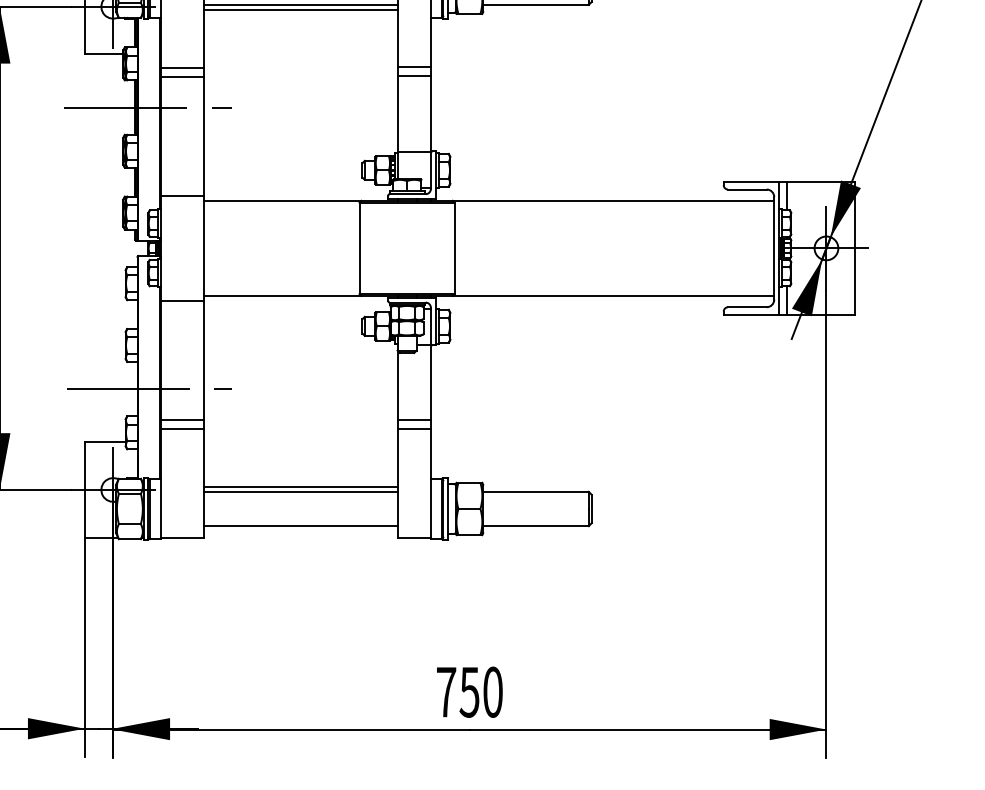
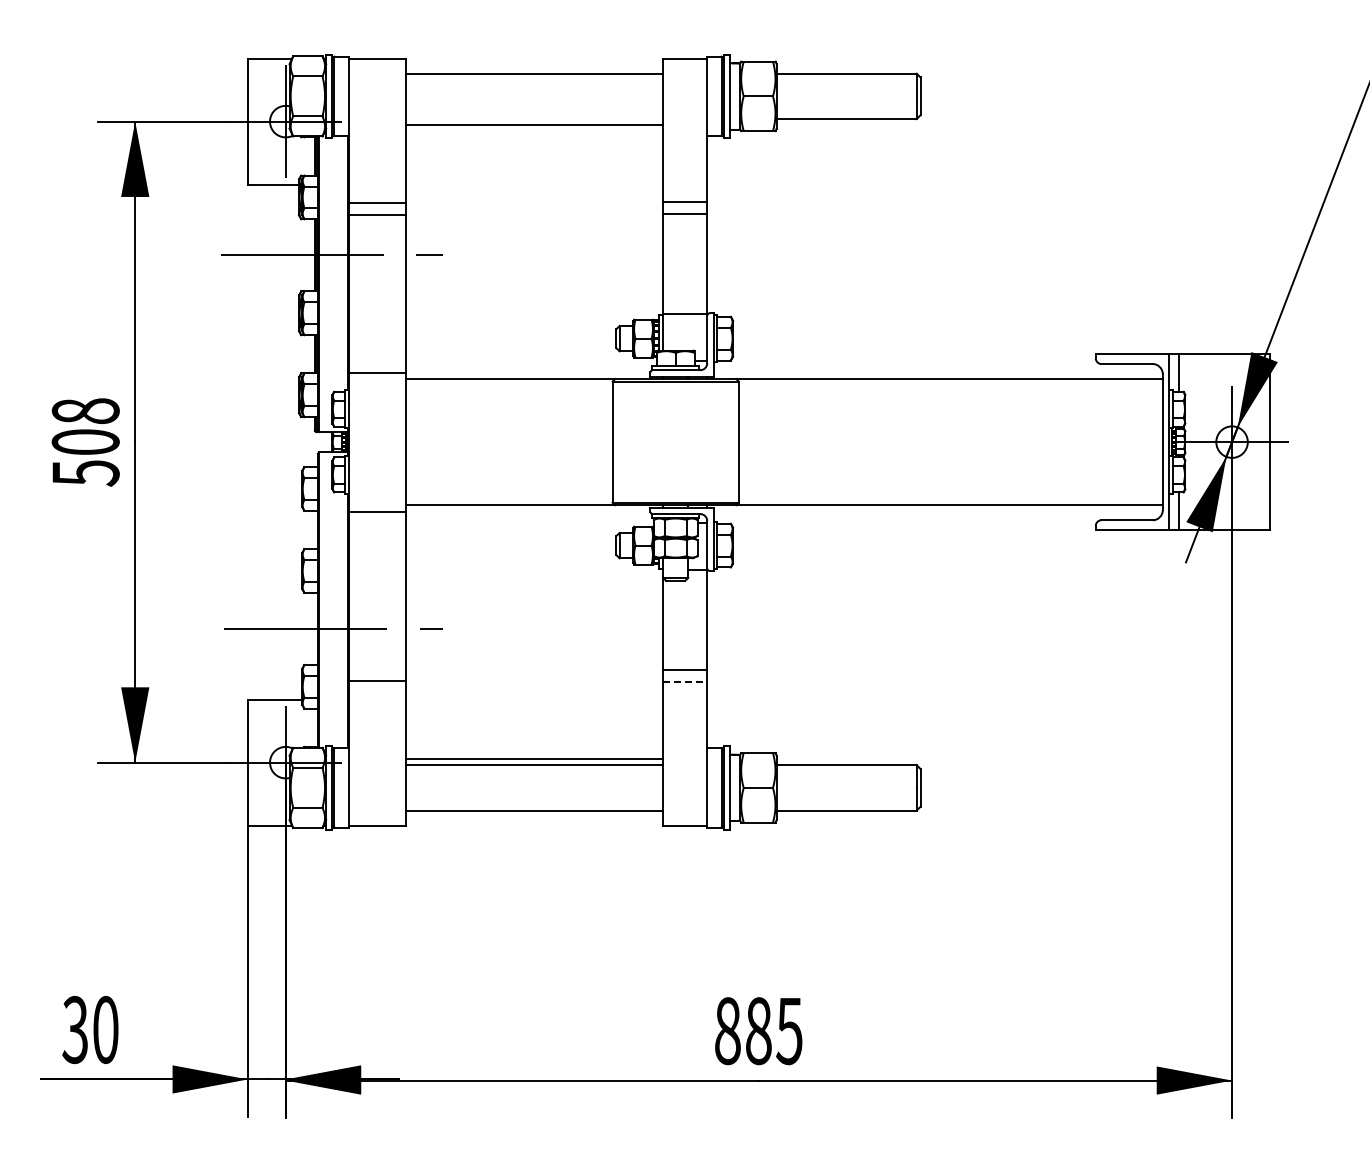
line: (300, 5) -> (534, 119), removed
line: (181, 419) -> (376, 669), removed
line: (414, 429) -> (685, 682), solid -> dashed
text: (469, 692) -> (758, 1031), 750 -> 885

